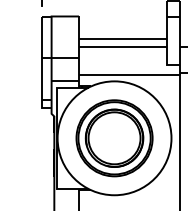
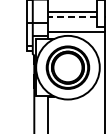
line: (122, 46) -> (72, 16), solid -> dashed

